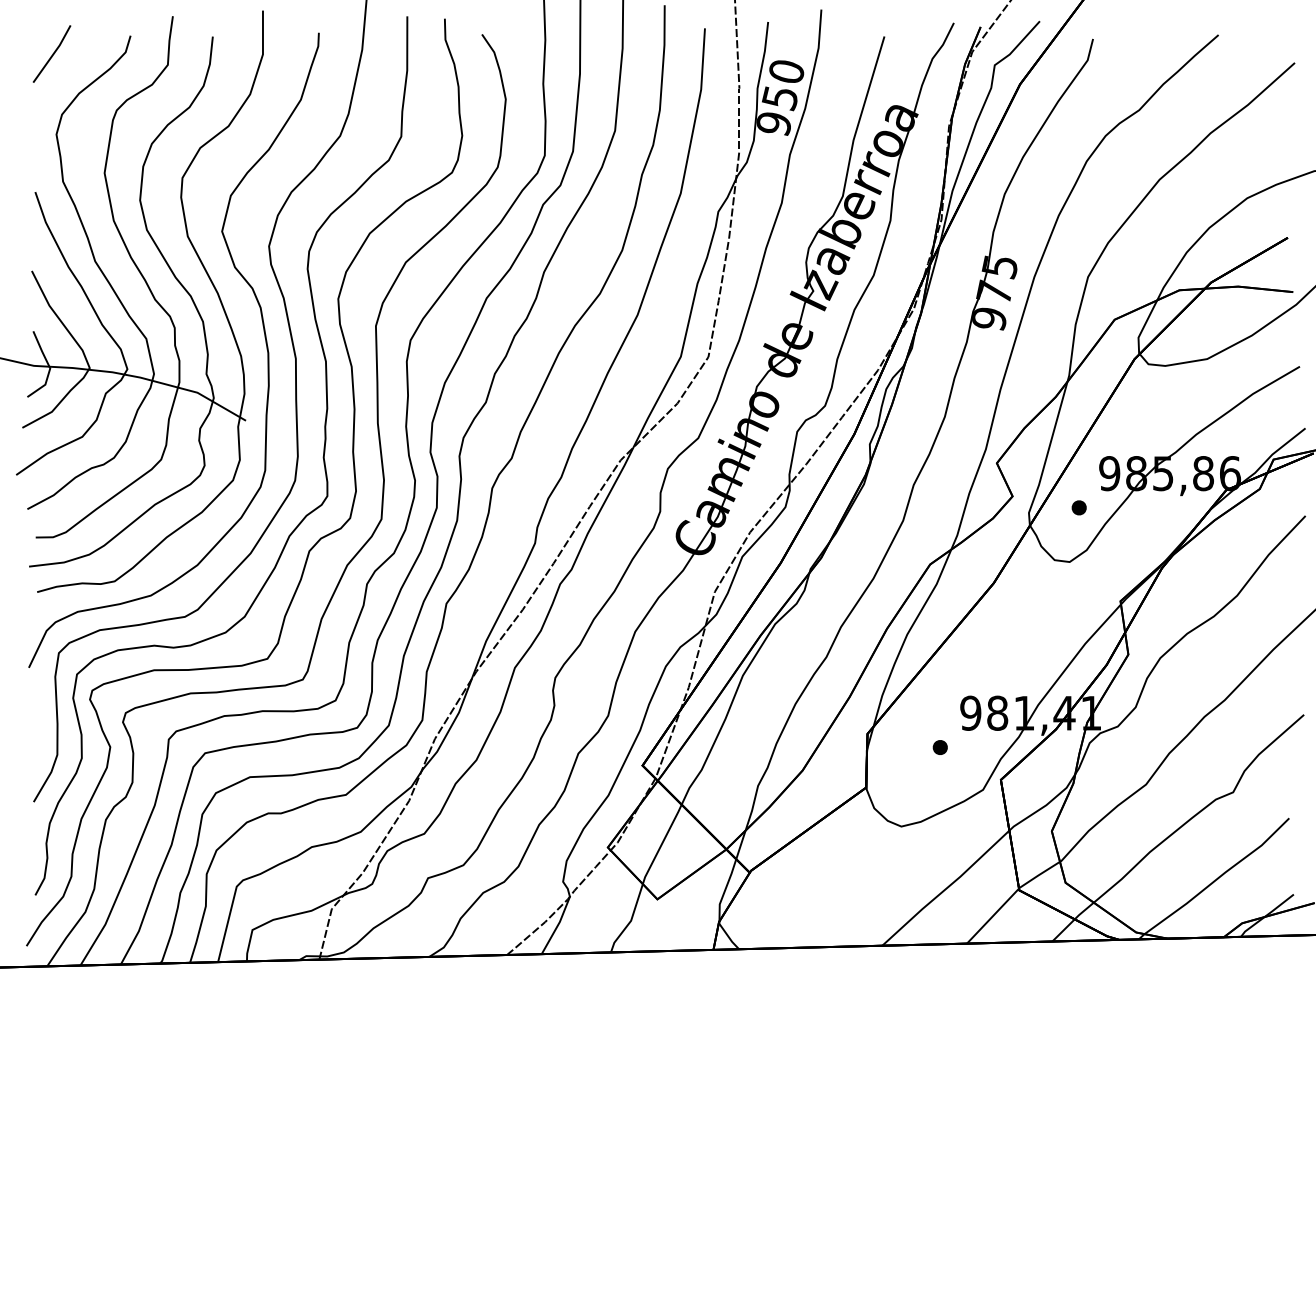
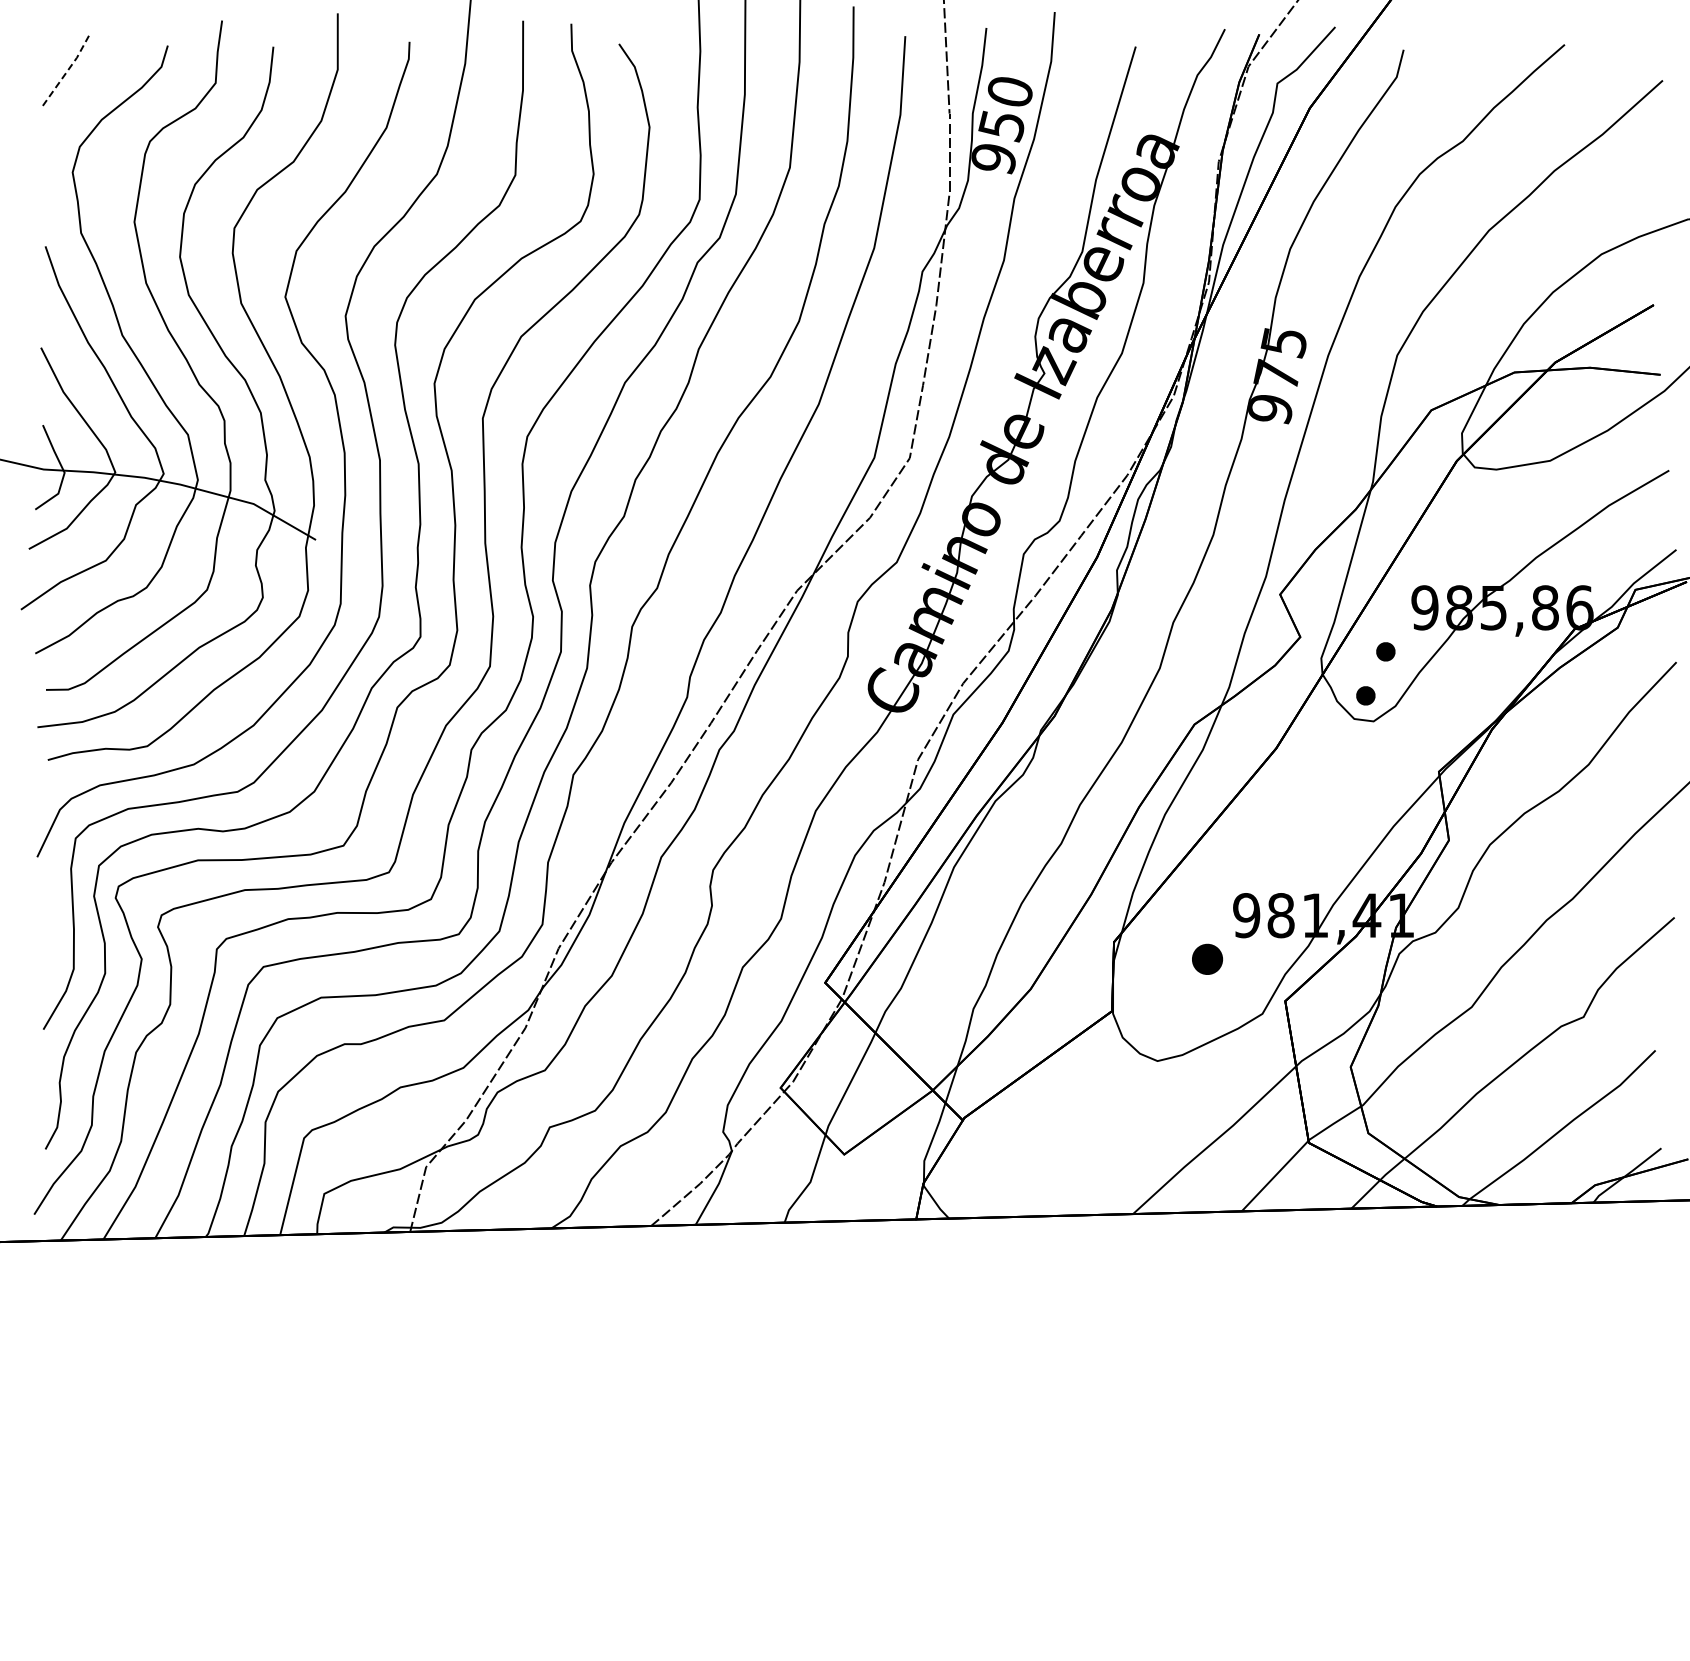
line: (53, 54) -> (68, 69), solid -> dashed
part: (1063, 541) -> (1365, 695), added
part: (940, 747) -> (1207, 959), size x1.6

